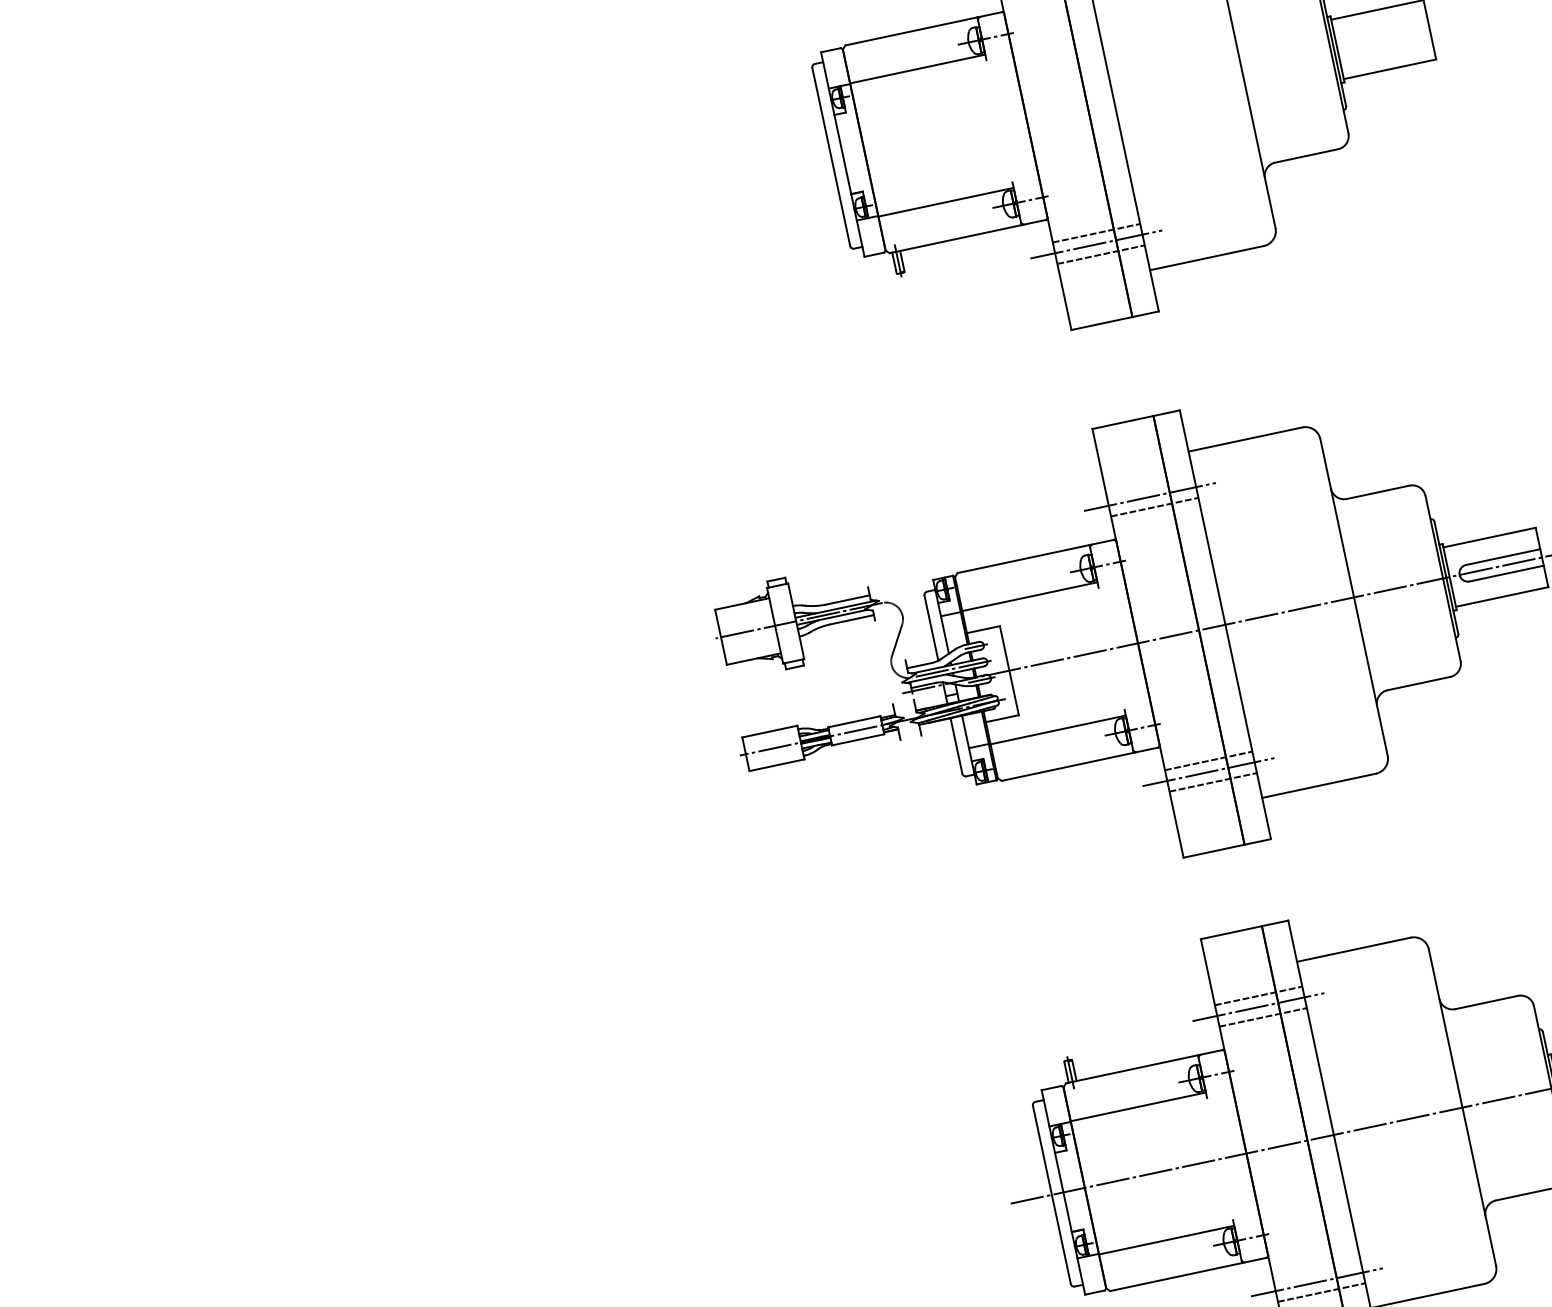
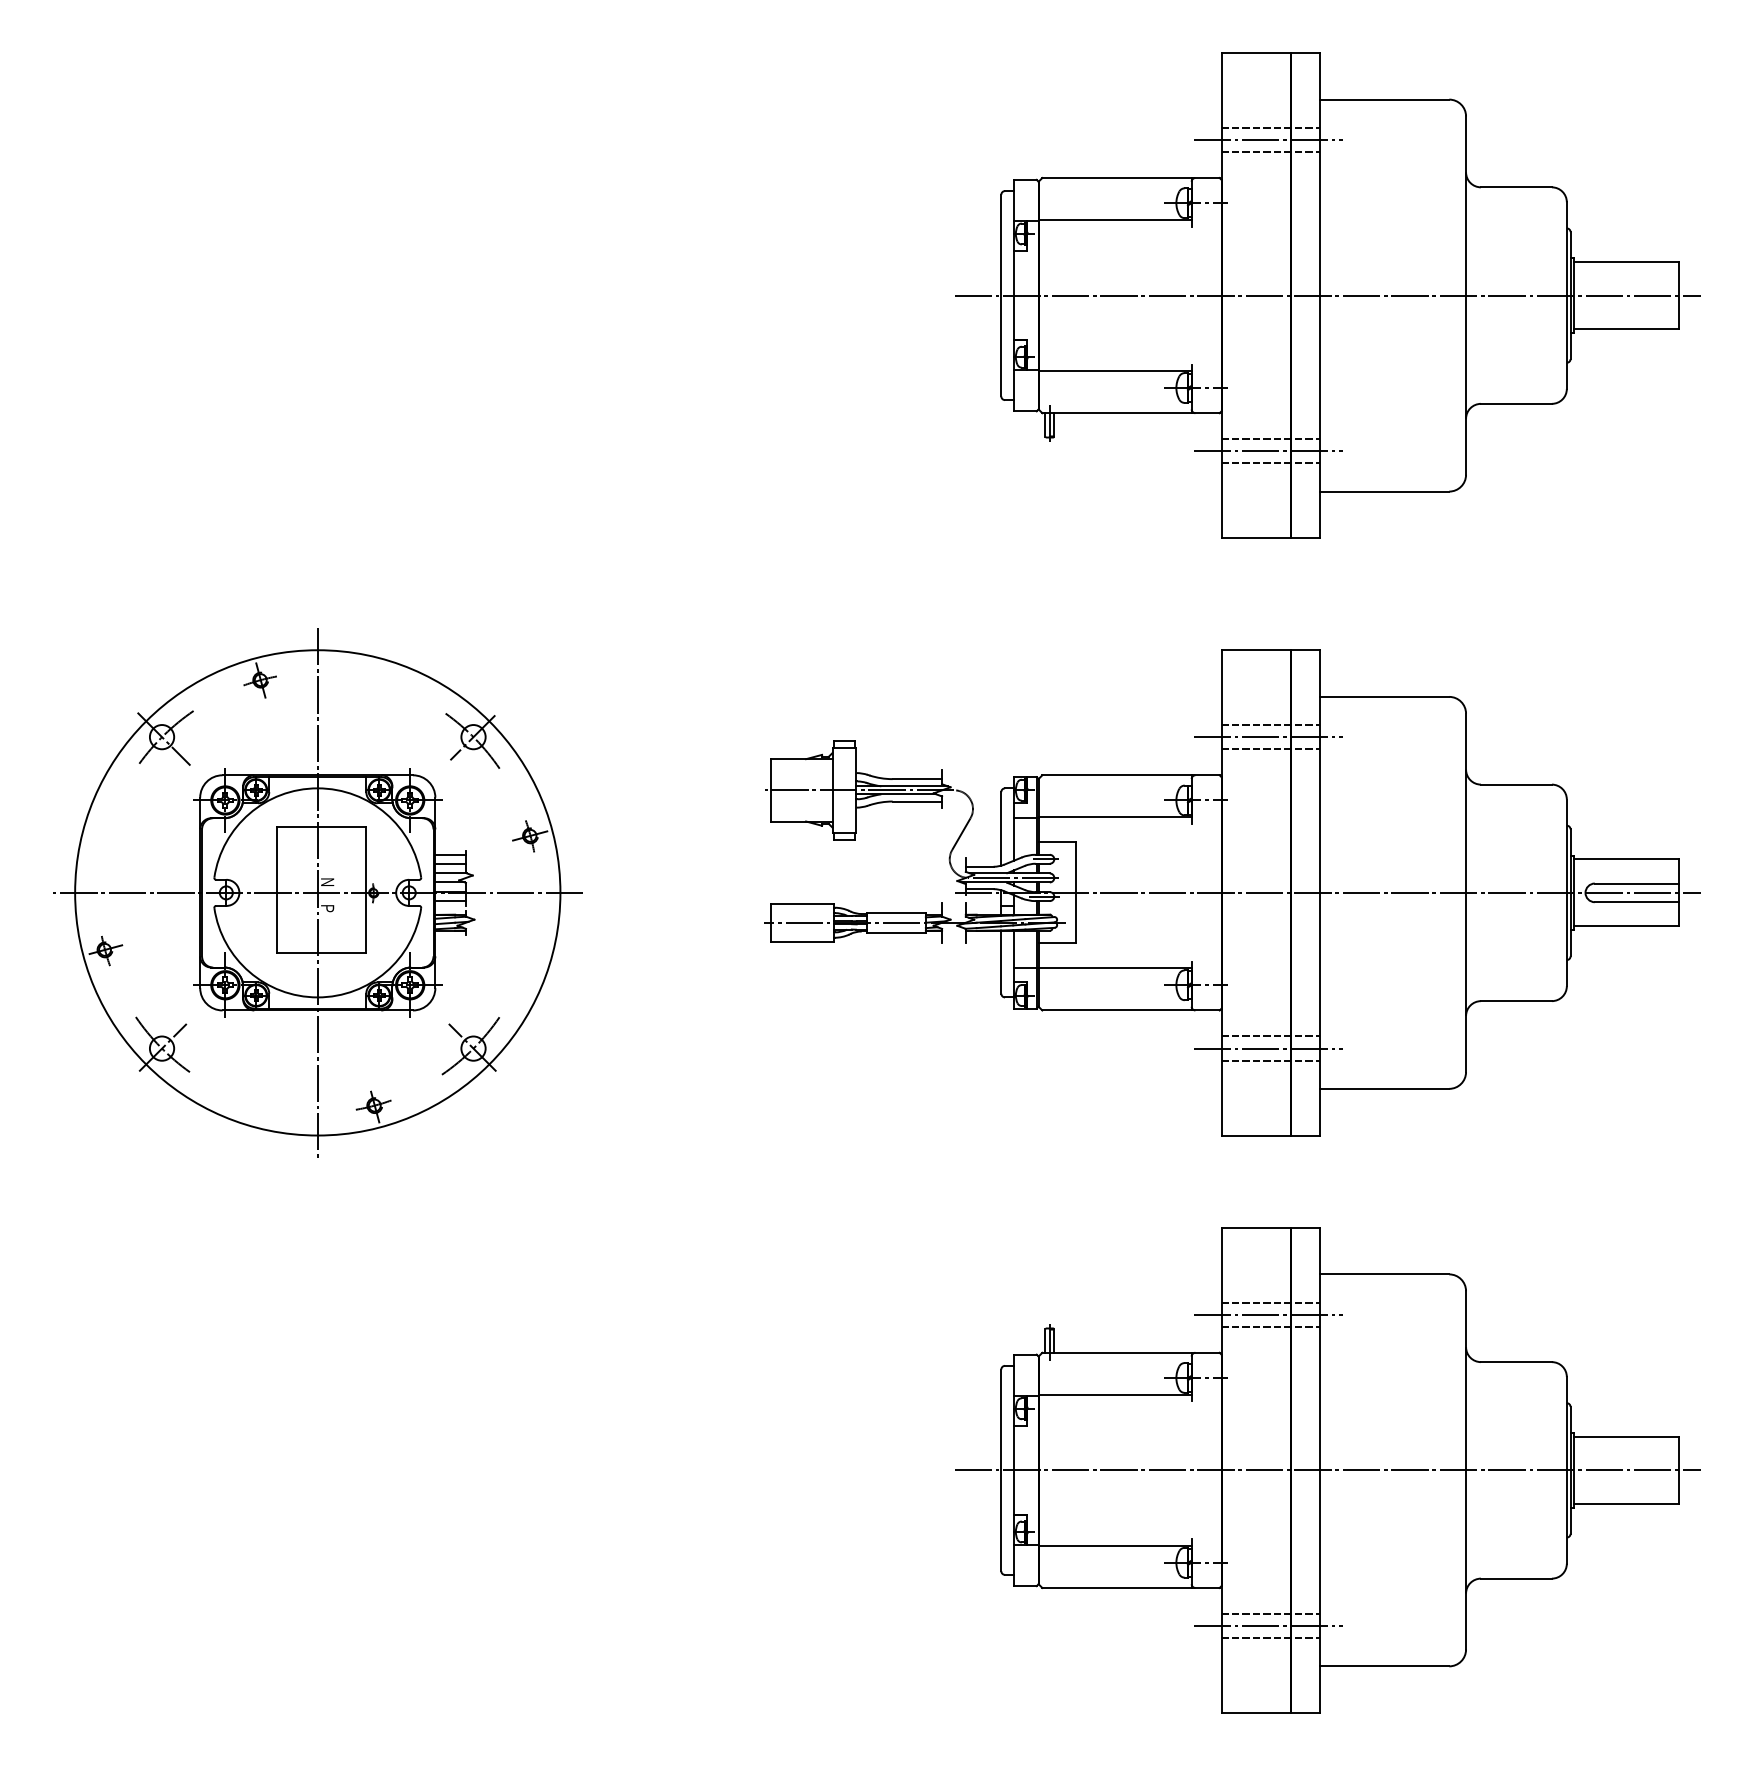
line: (1119, 95) -> (1327, 295), added
line: (1149, 486) -> (1270, 725), added
part: (339, 812) -> (317, 892), added
line: (1316, 1270) -> (1270, 1613), added

